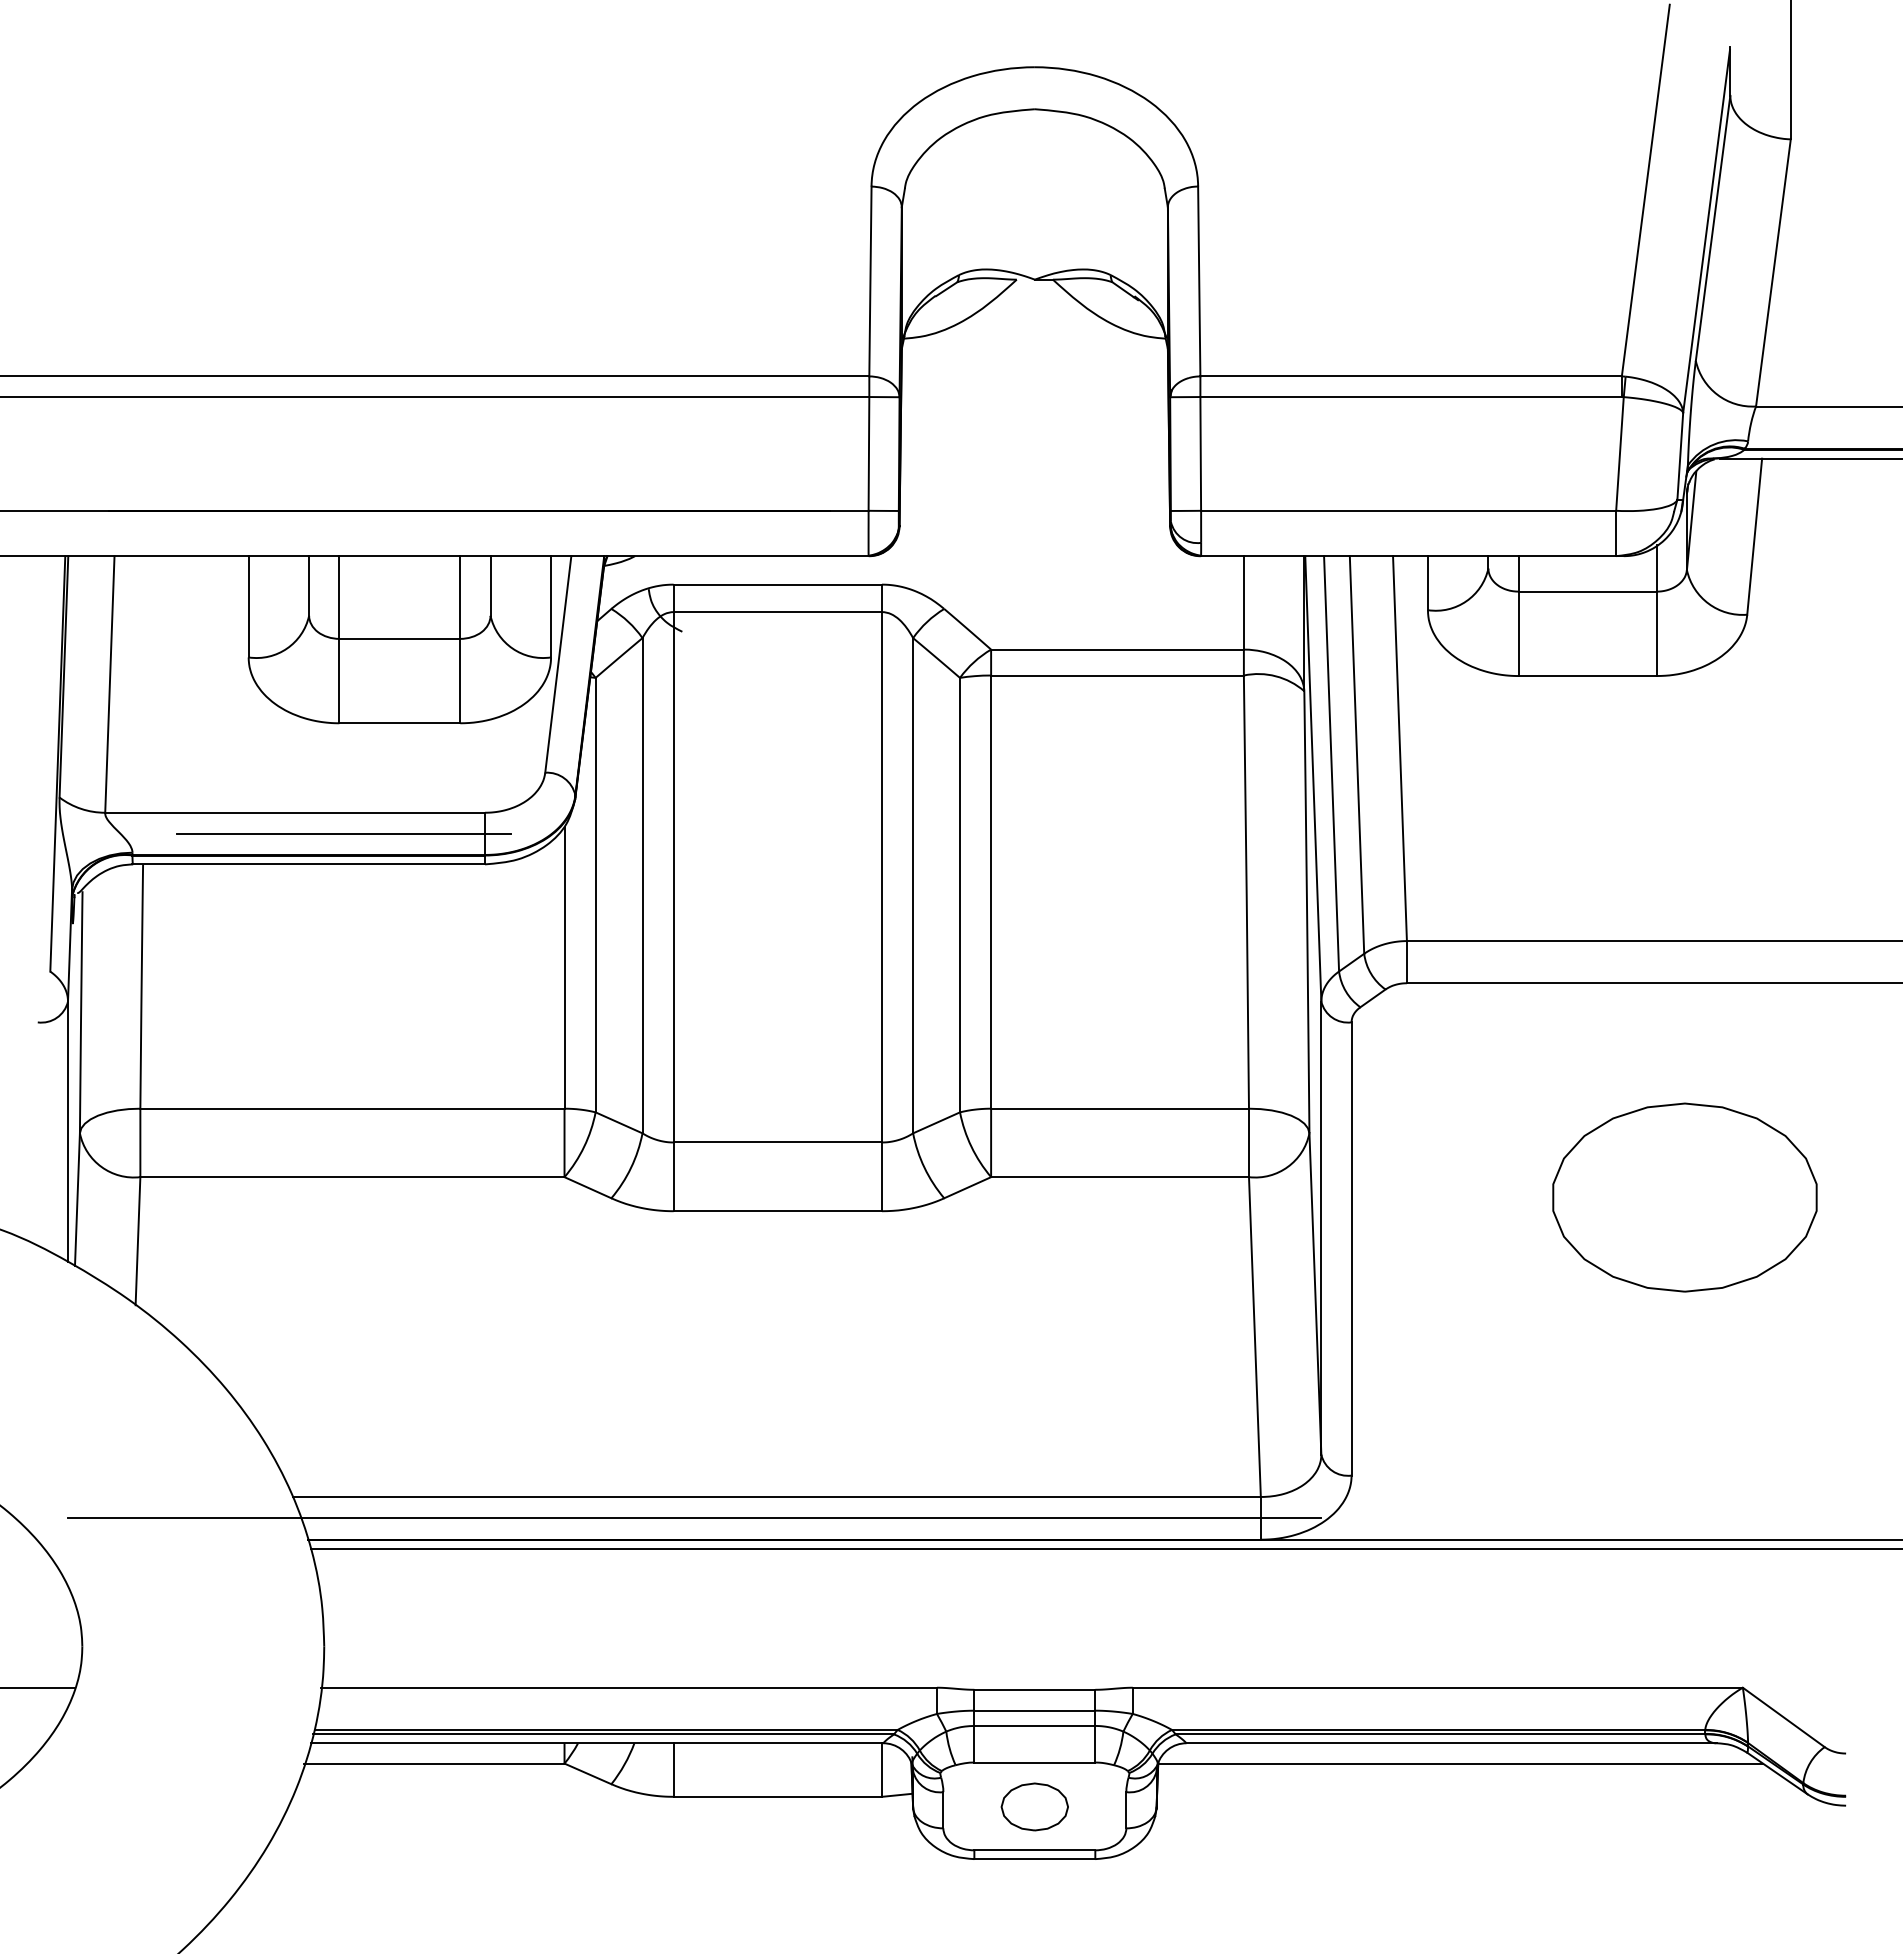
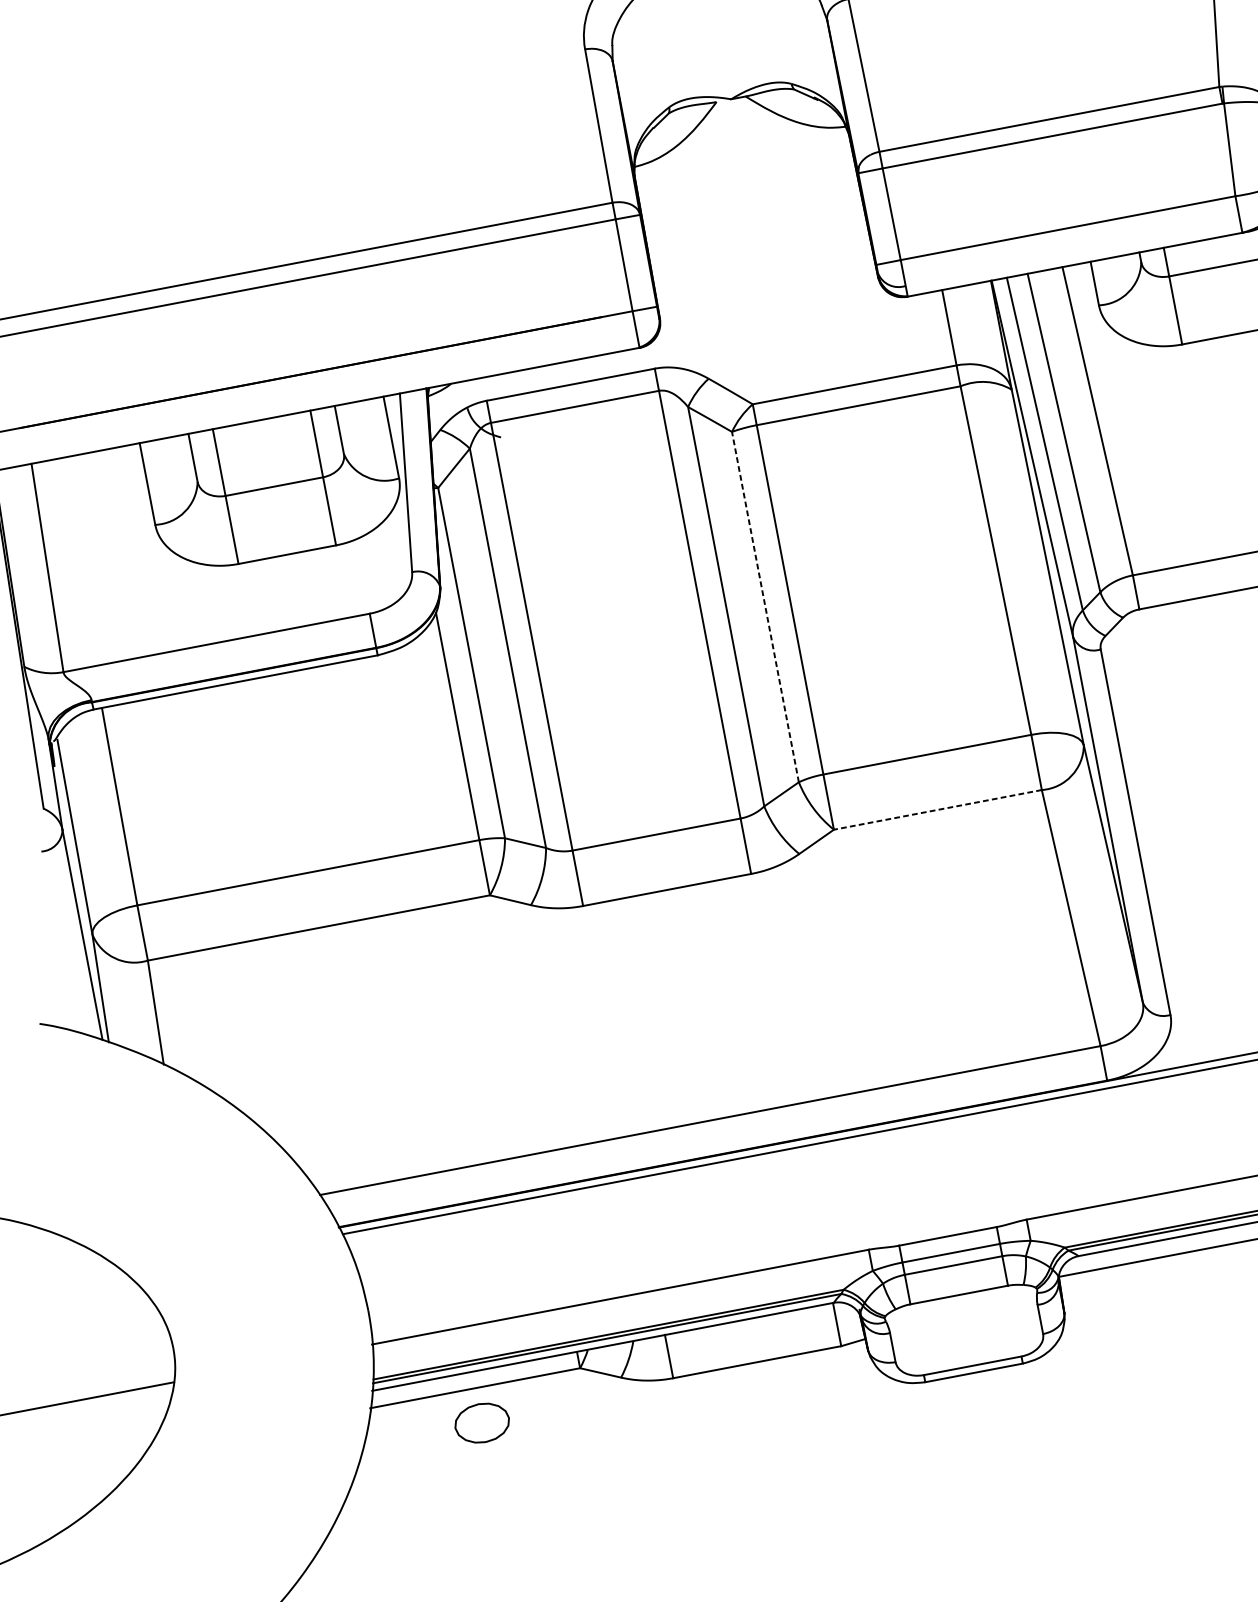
line: (344, 834) -> (259, 652), removed
line: (960, 894) -> (765, 606), solid -> dashed
line: (1120, 1177) -> (938, 810), solid -> dashed
line: (694, 1518) -> (647, 1150), removed
part: (1034, 1806) -> (481, 1422), moved

